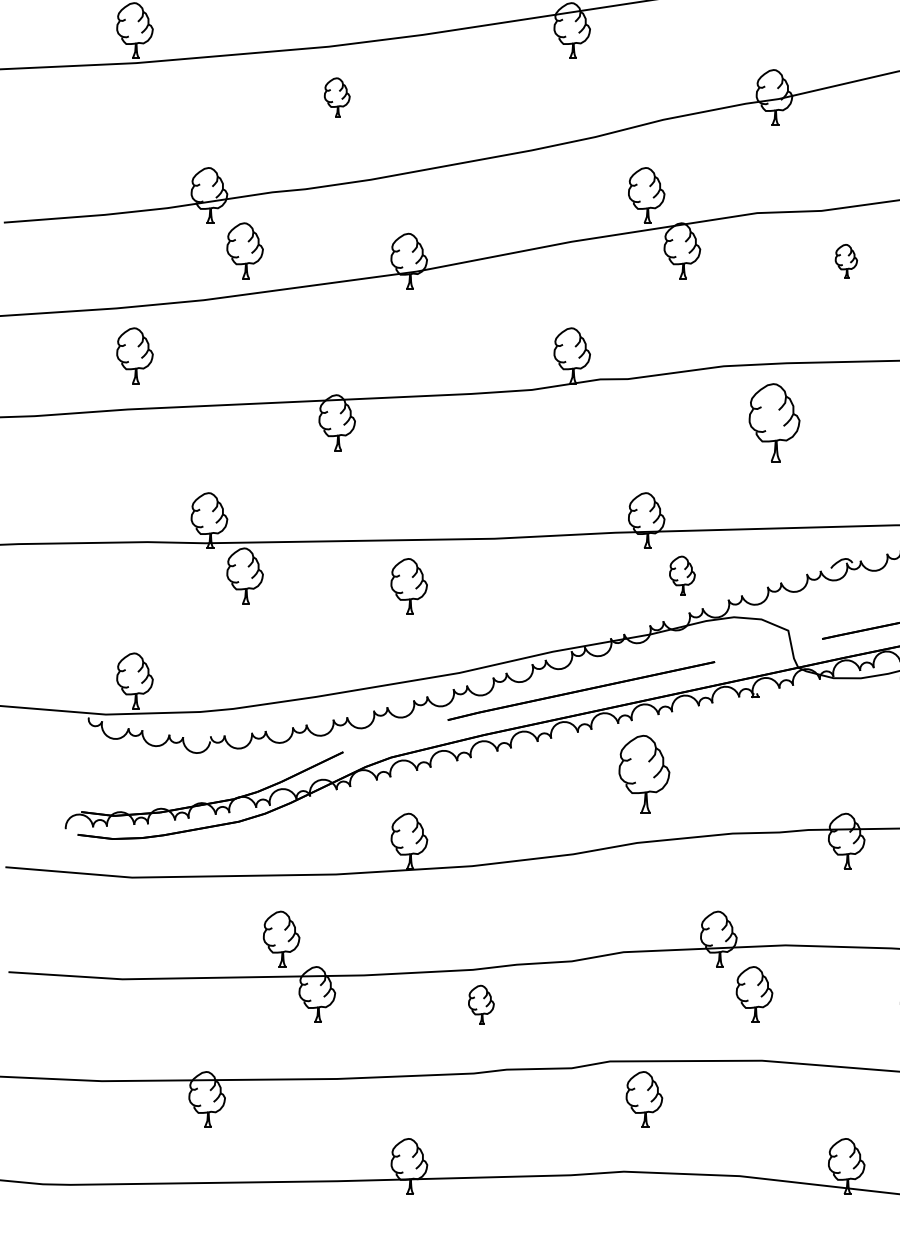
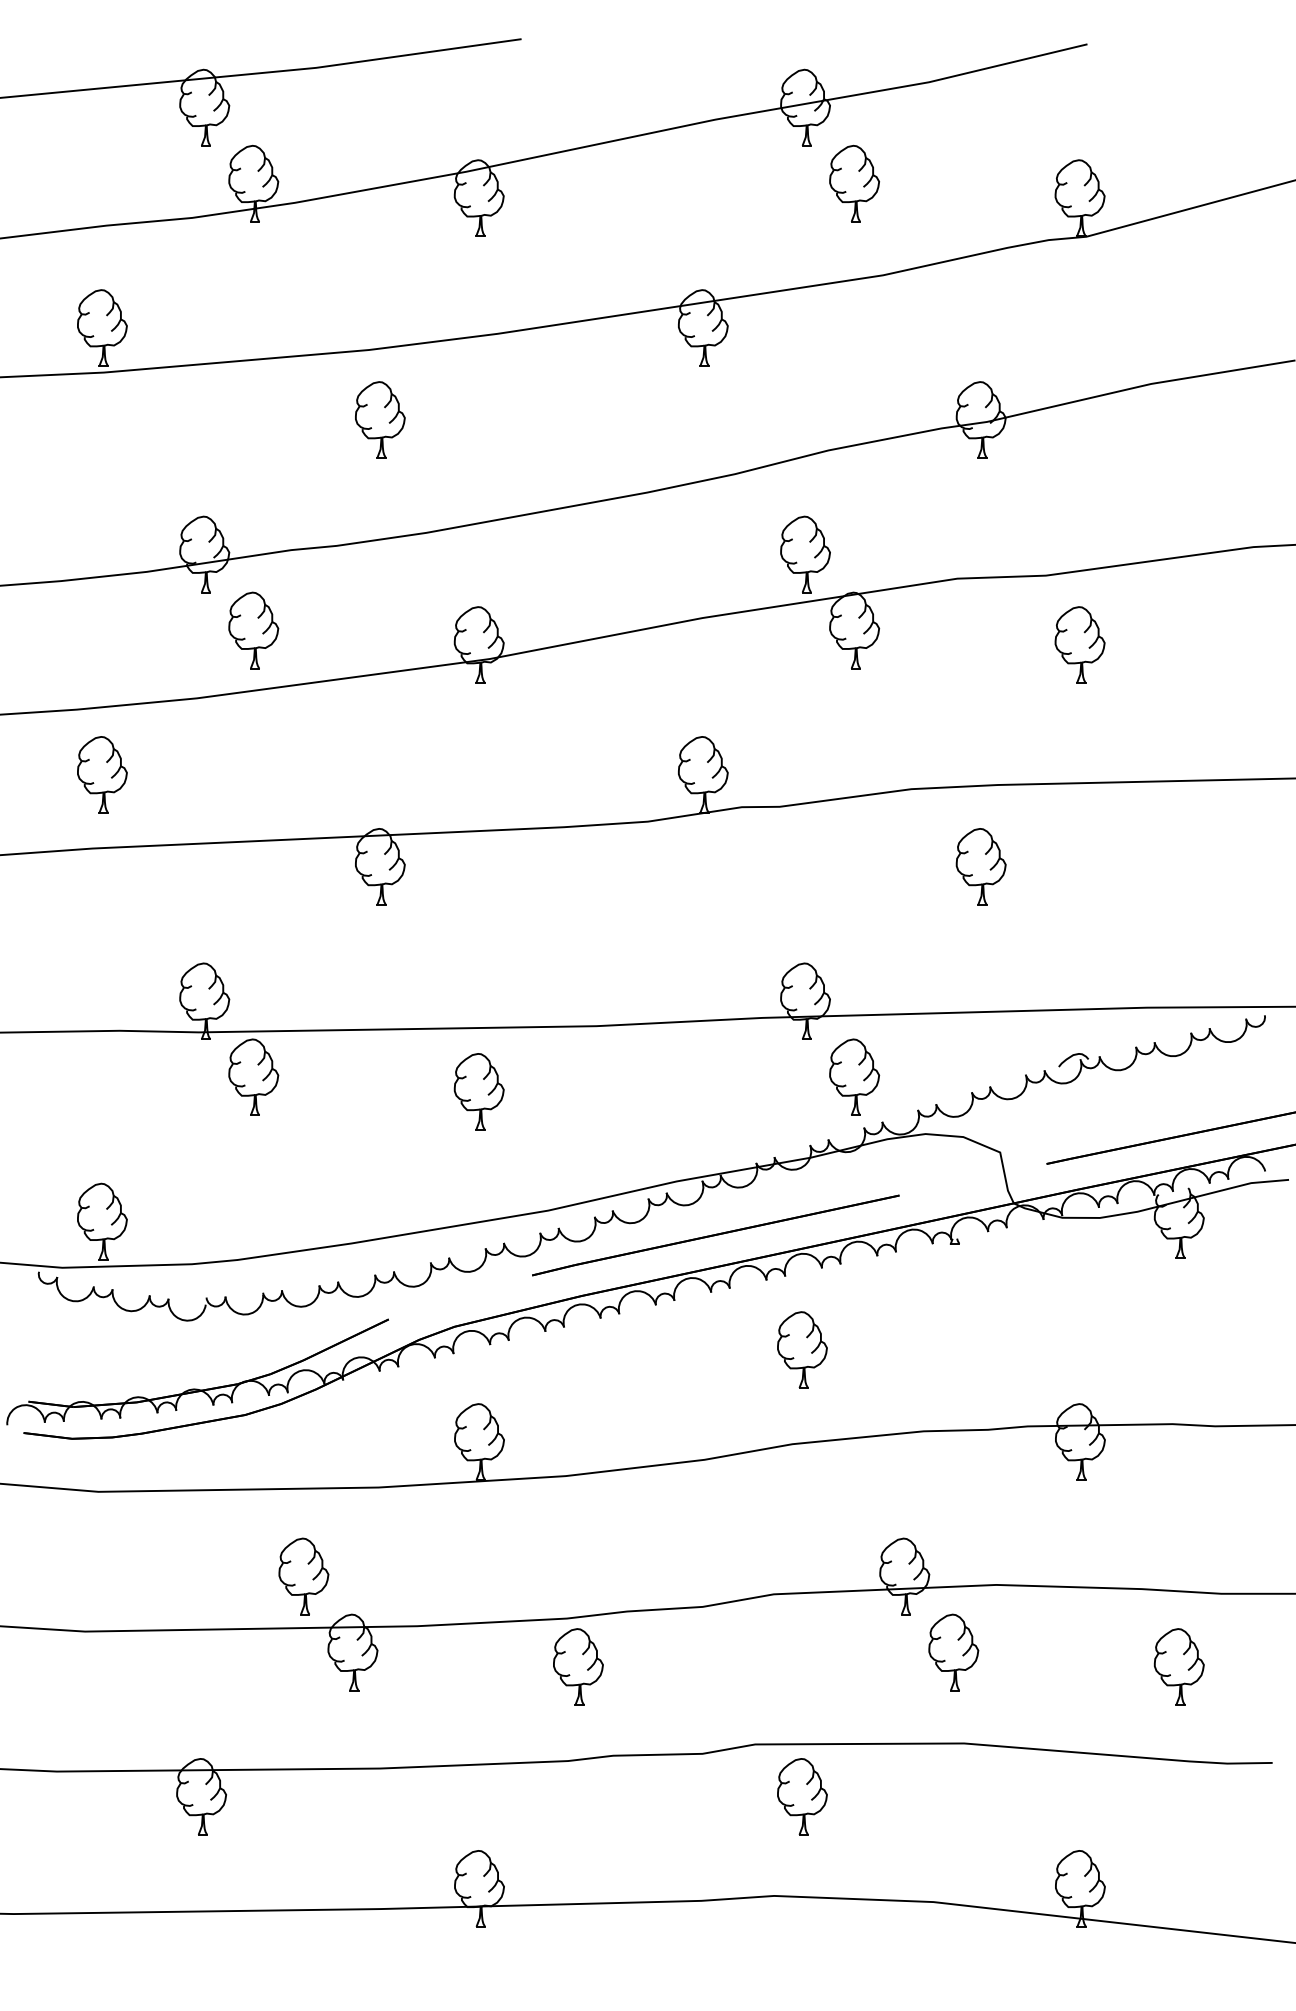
part: (337, 97) -> (380, 419), size x1.43
part: (846, 261) -> (1079, 644), size x1.67
part: (773, 422) -> (980, 866), size x0.71
part: (682, 575) -> (854, 1076), size x1.43
part: (644, 774) -> (802, 1349), size x0.71
part: (481, 1004) -> (578, 1666), size x1.43

